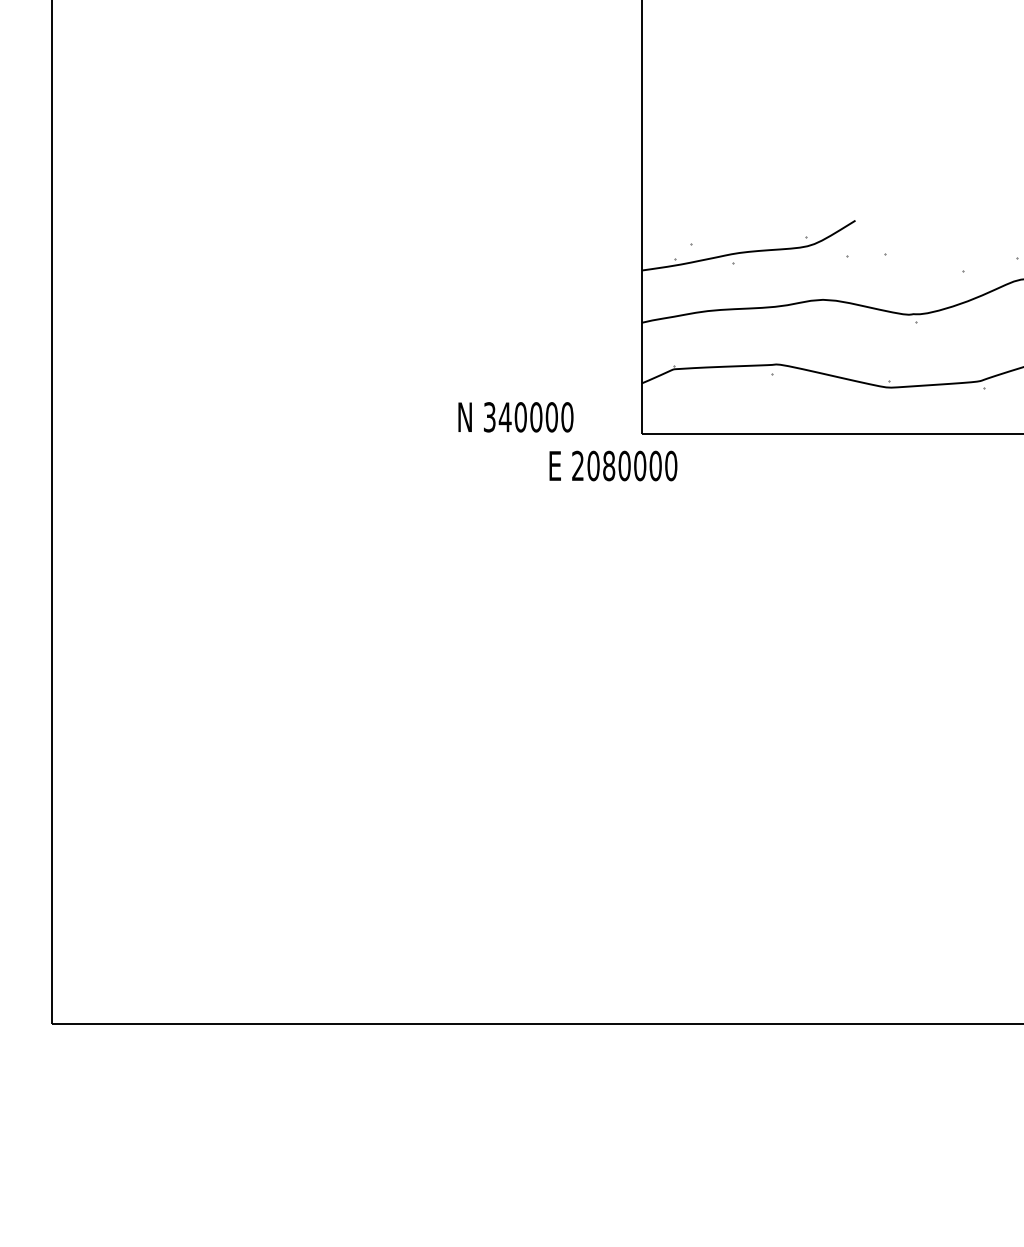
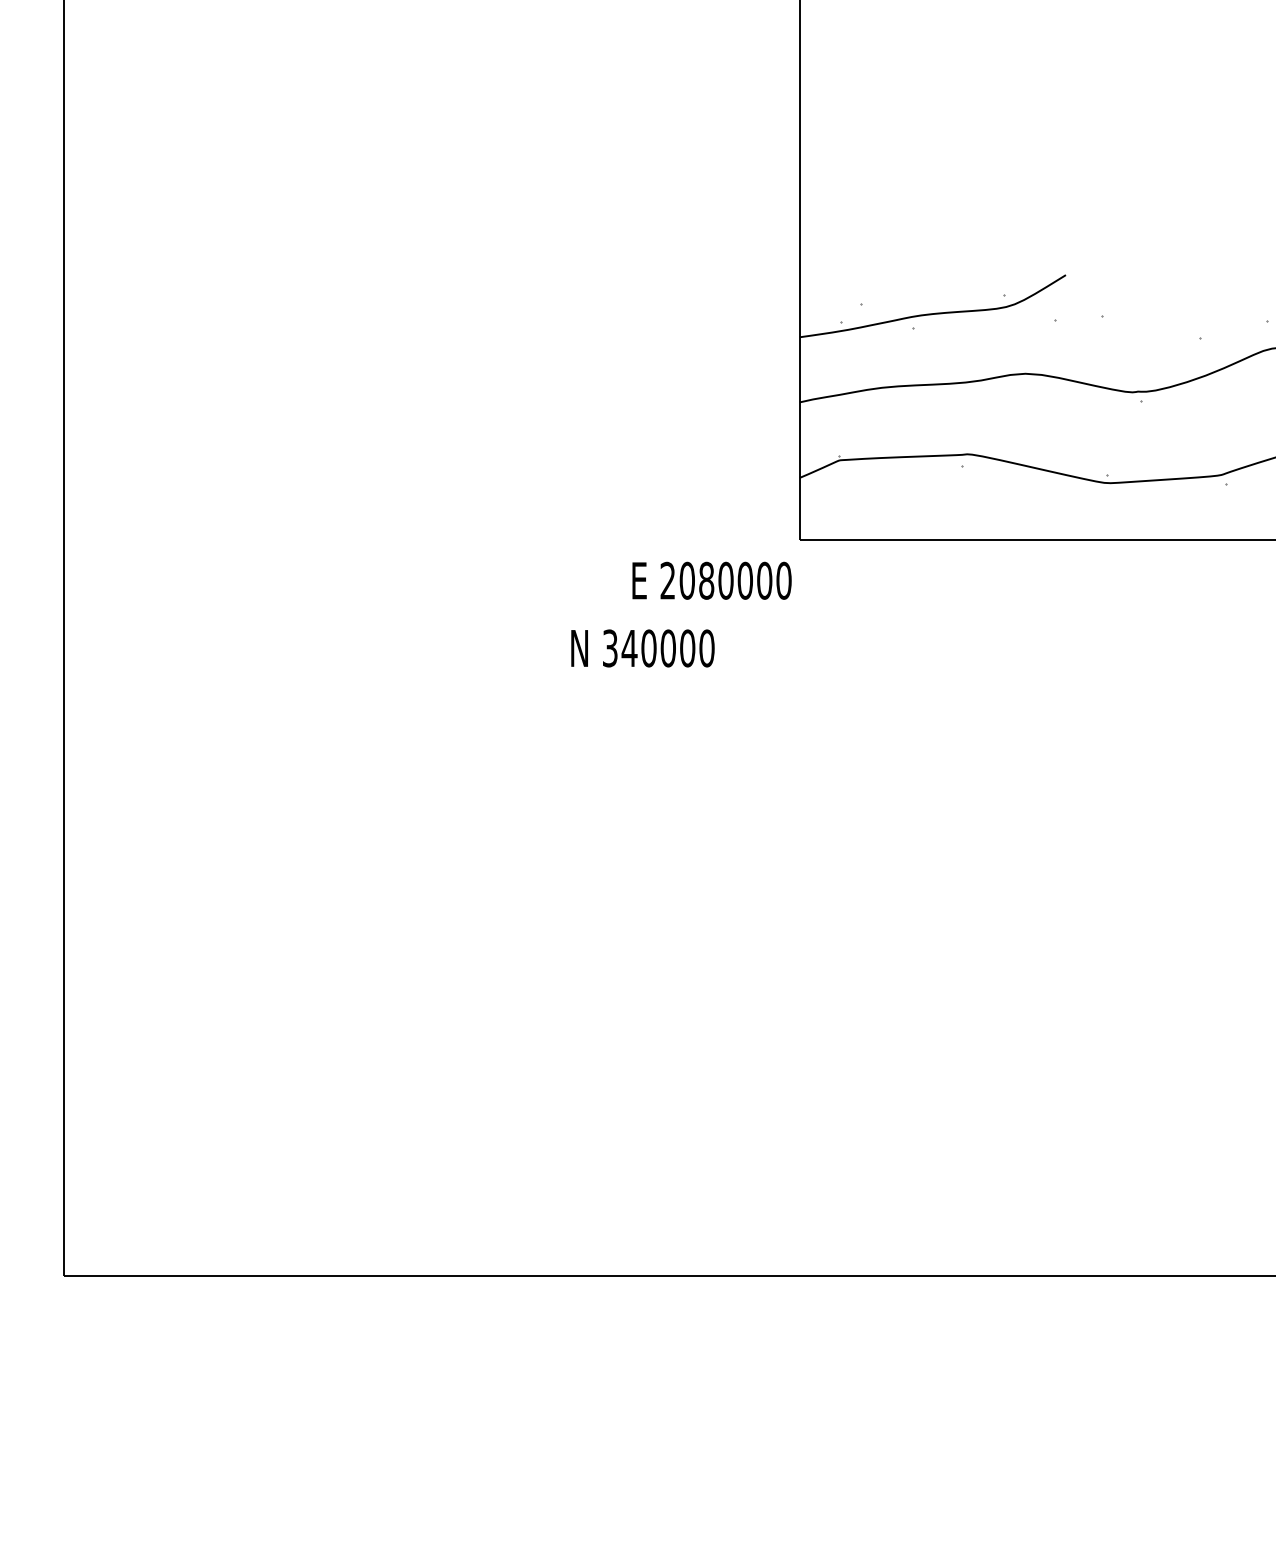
text: (515, 417) -> (642, 648), moved
text: (613, 465) -> (712, 580), moved

